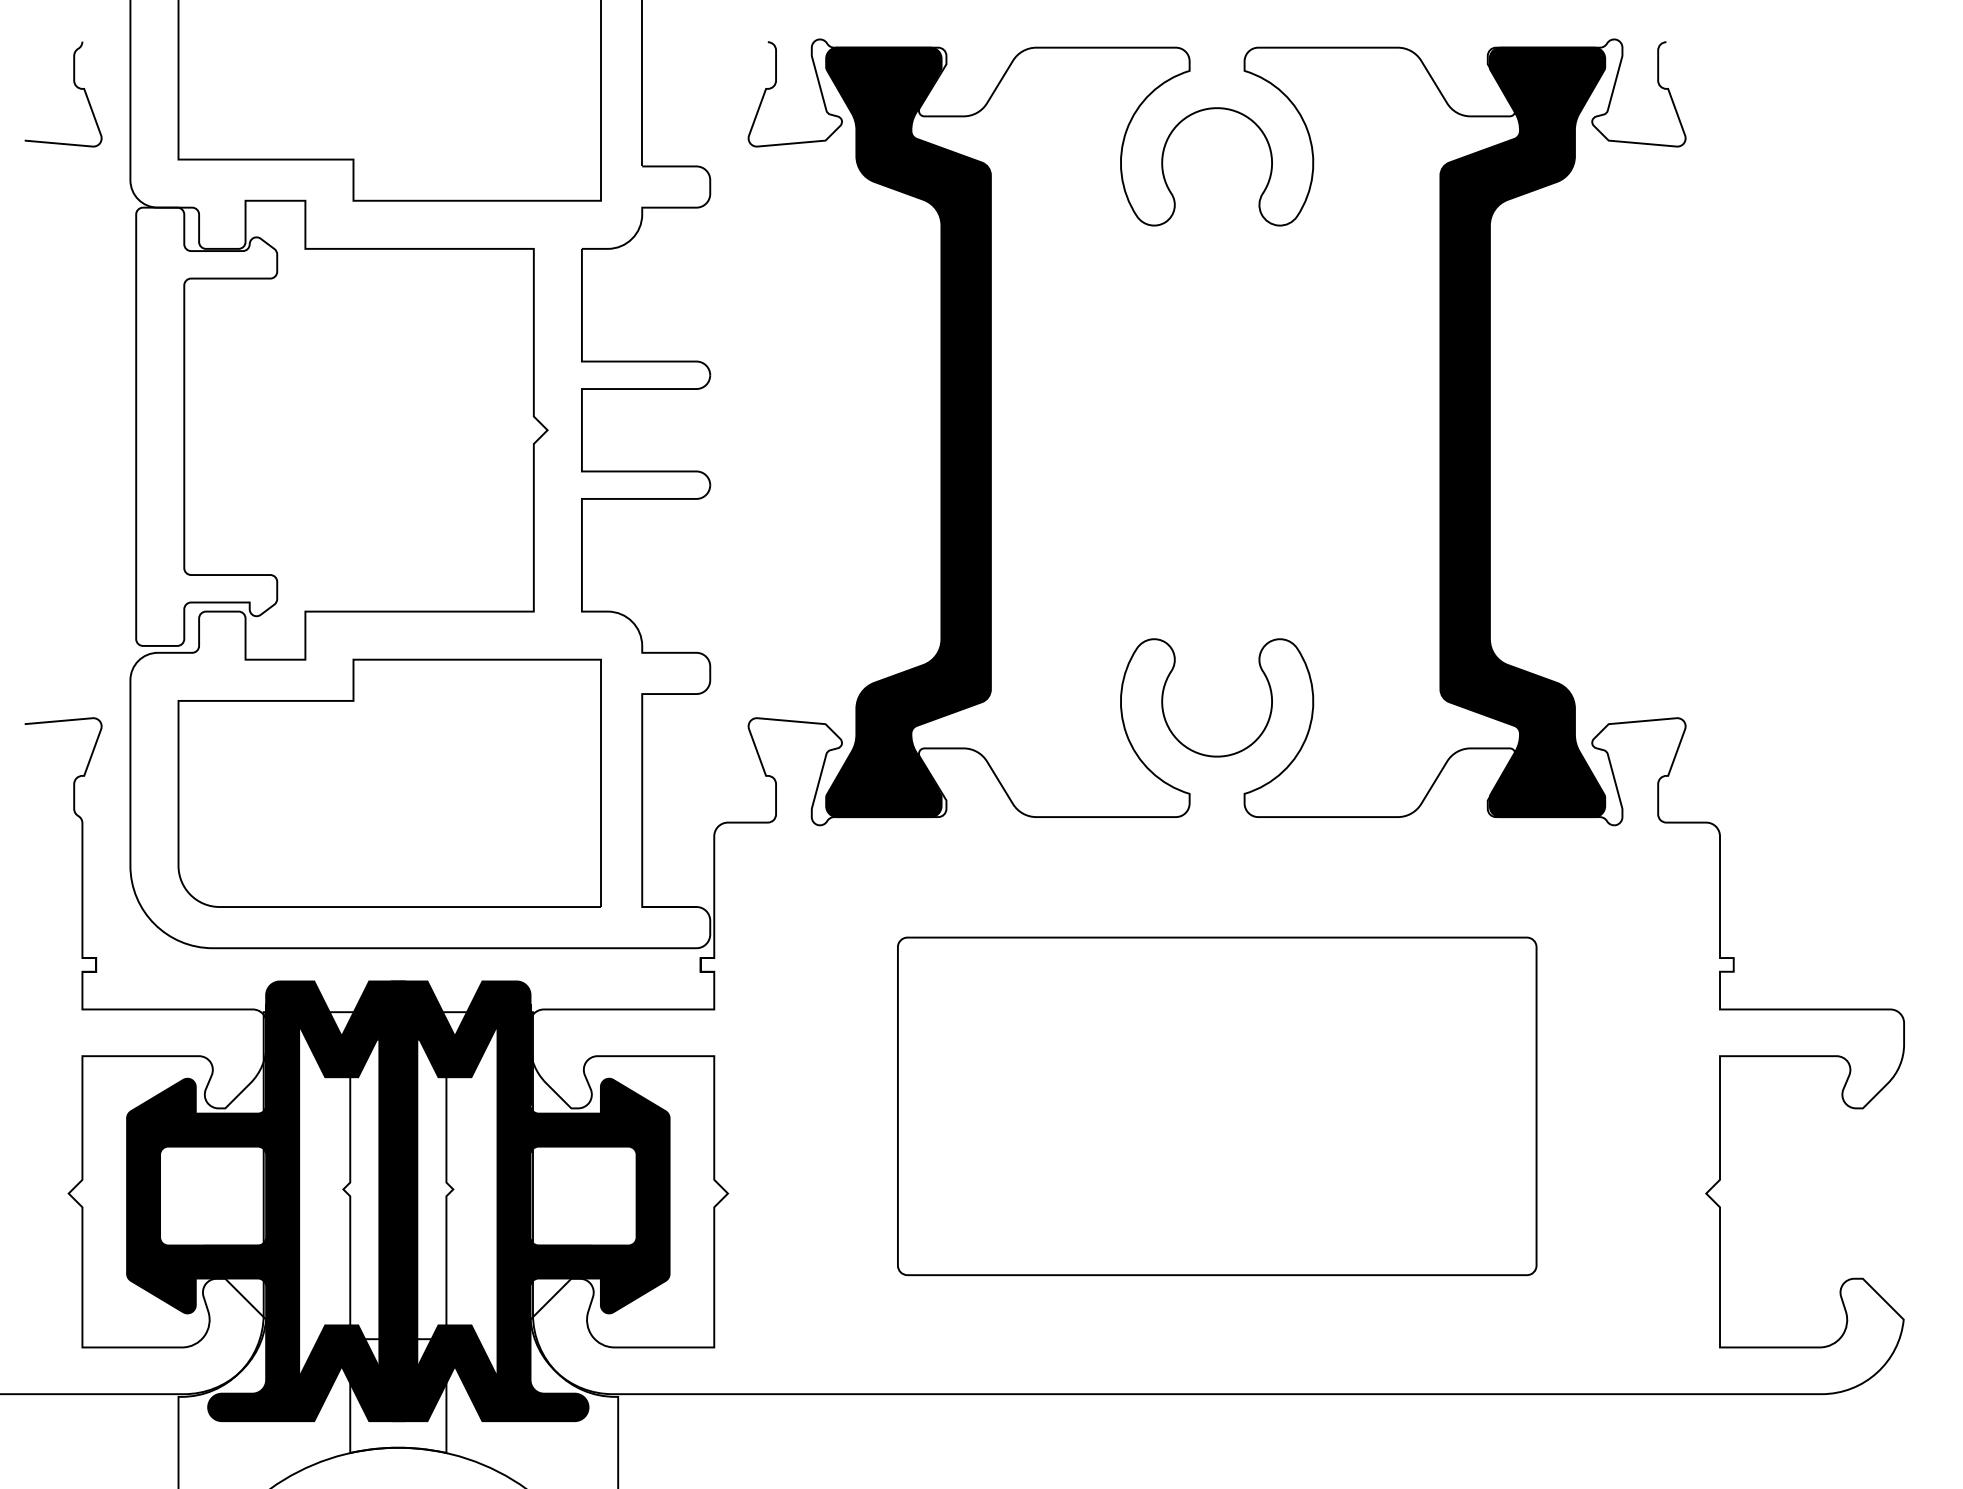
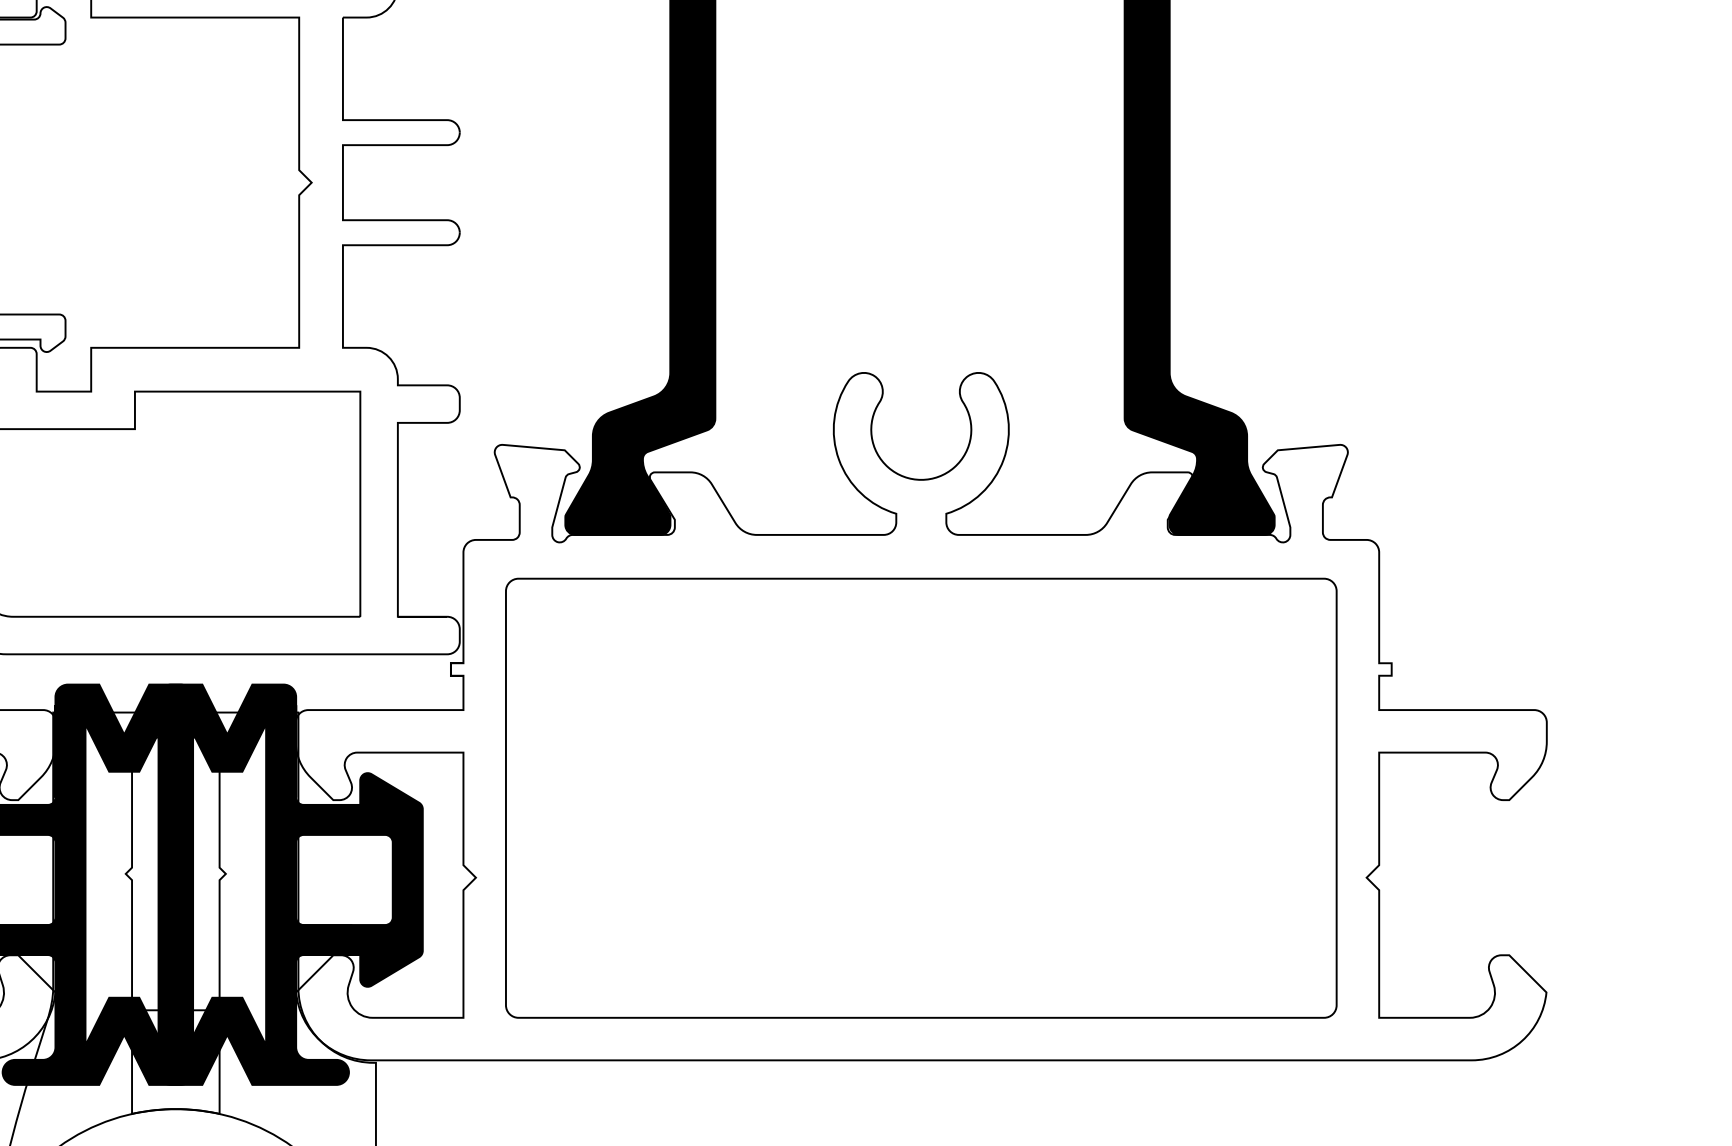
part: (1217, 1106) -> (921, 798), size x1.43

